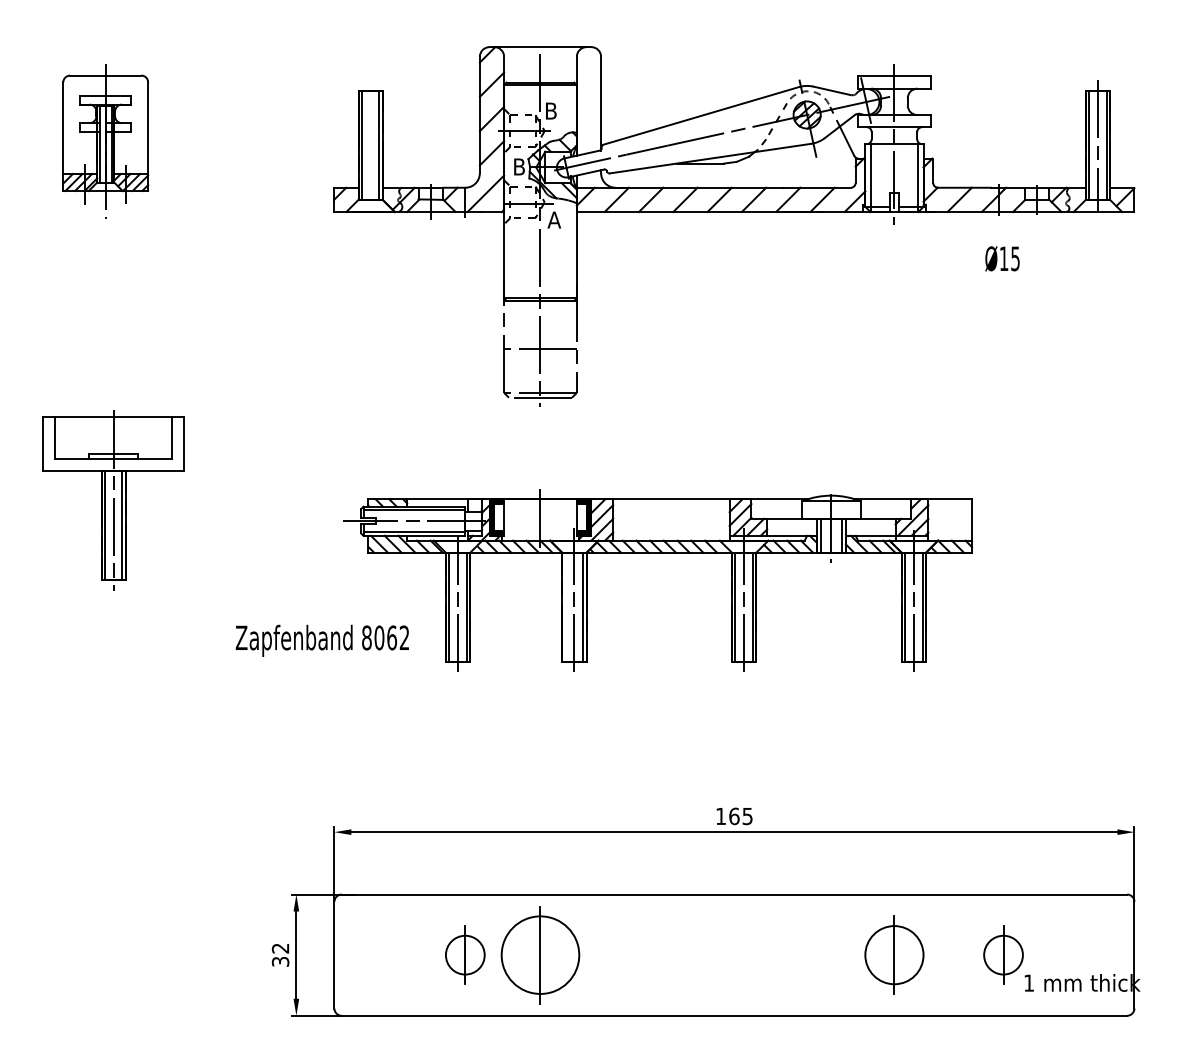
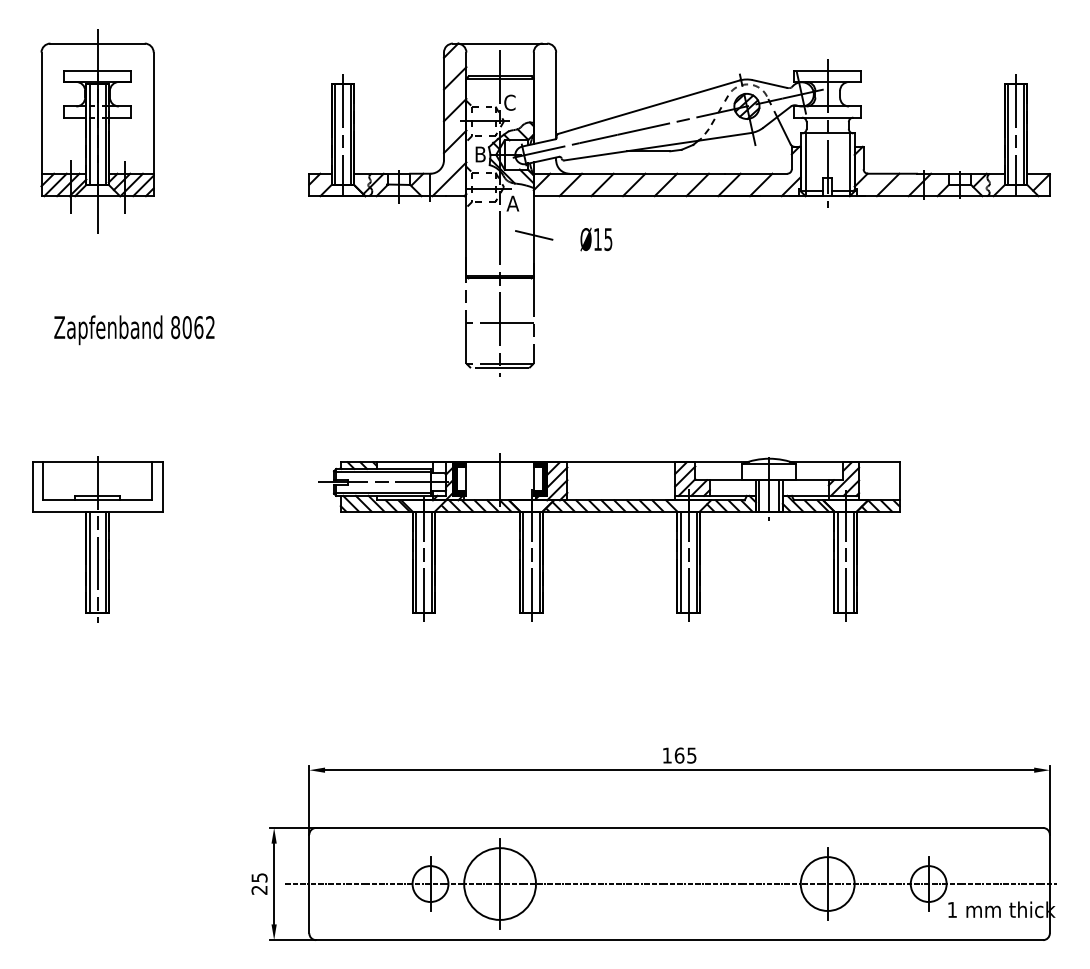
text: (551, 110) -> (510, 102), B -> C
part: (105, 141) -> (97, 130), size x1.43
line: (370, 146) -> (342, 135), added
line: (576, 254) -> (533, 235), added
text: (1002, 258) -> (596, 239), moved
part: (113, 500) -> (97, 539), moved
line: (565, 606) -> (523, 561), added
text: (321, 640) -> (133, 329), moved
text: (280, 954) -> (259, 883), 32 -> 25
line: (725, 955) -> (671, 884), added

